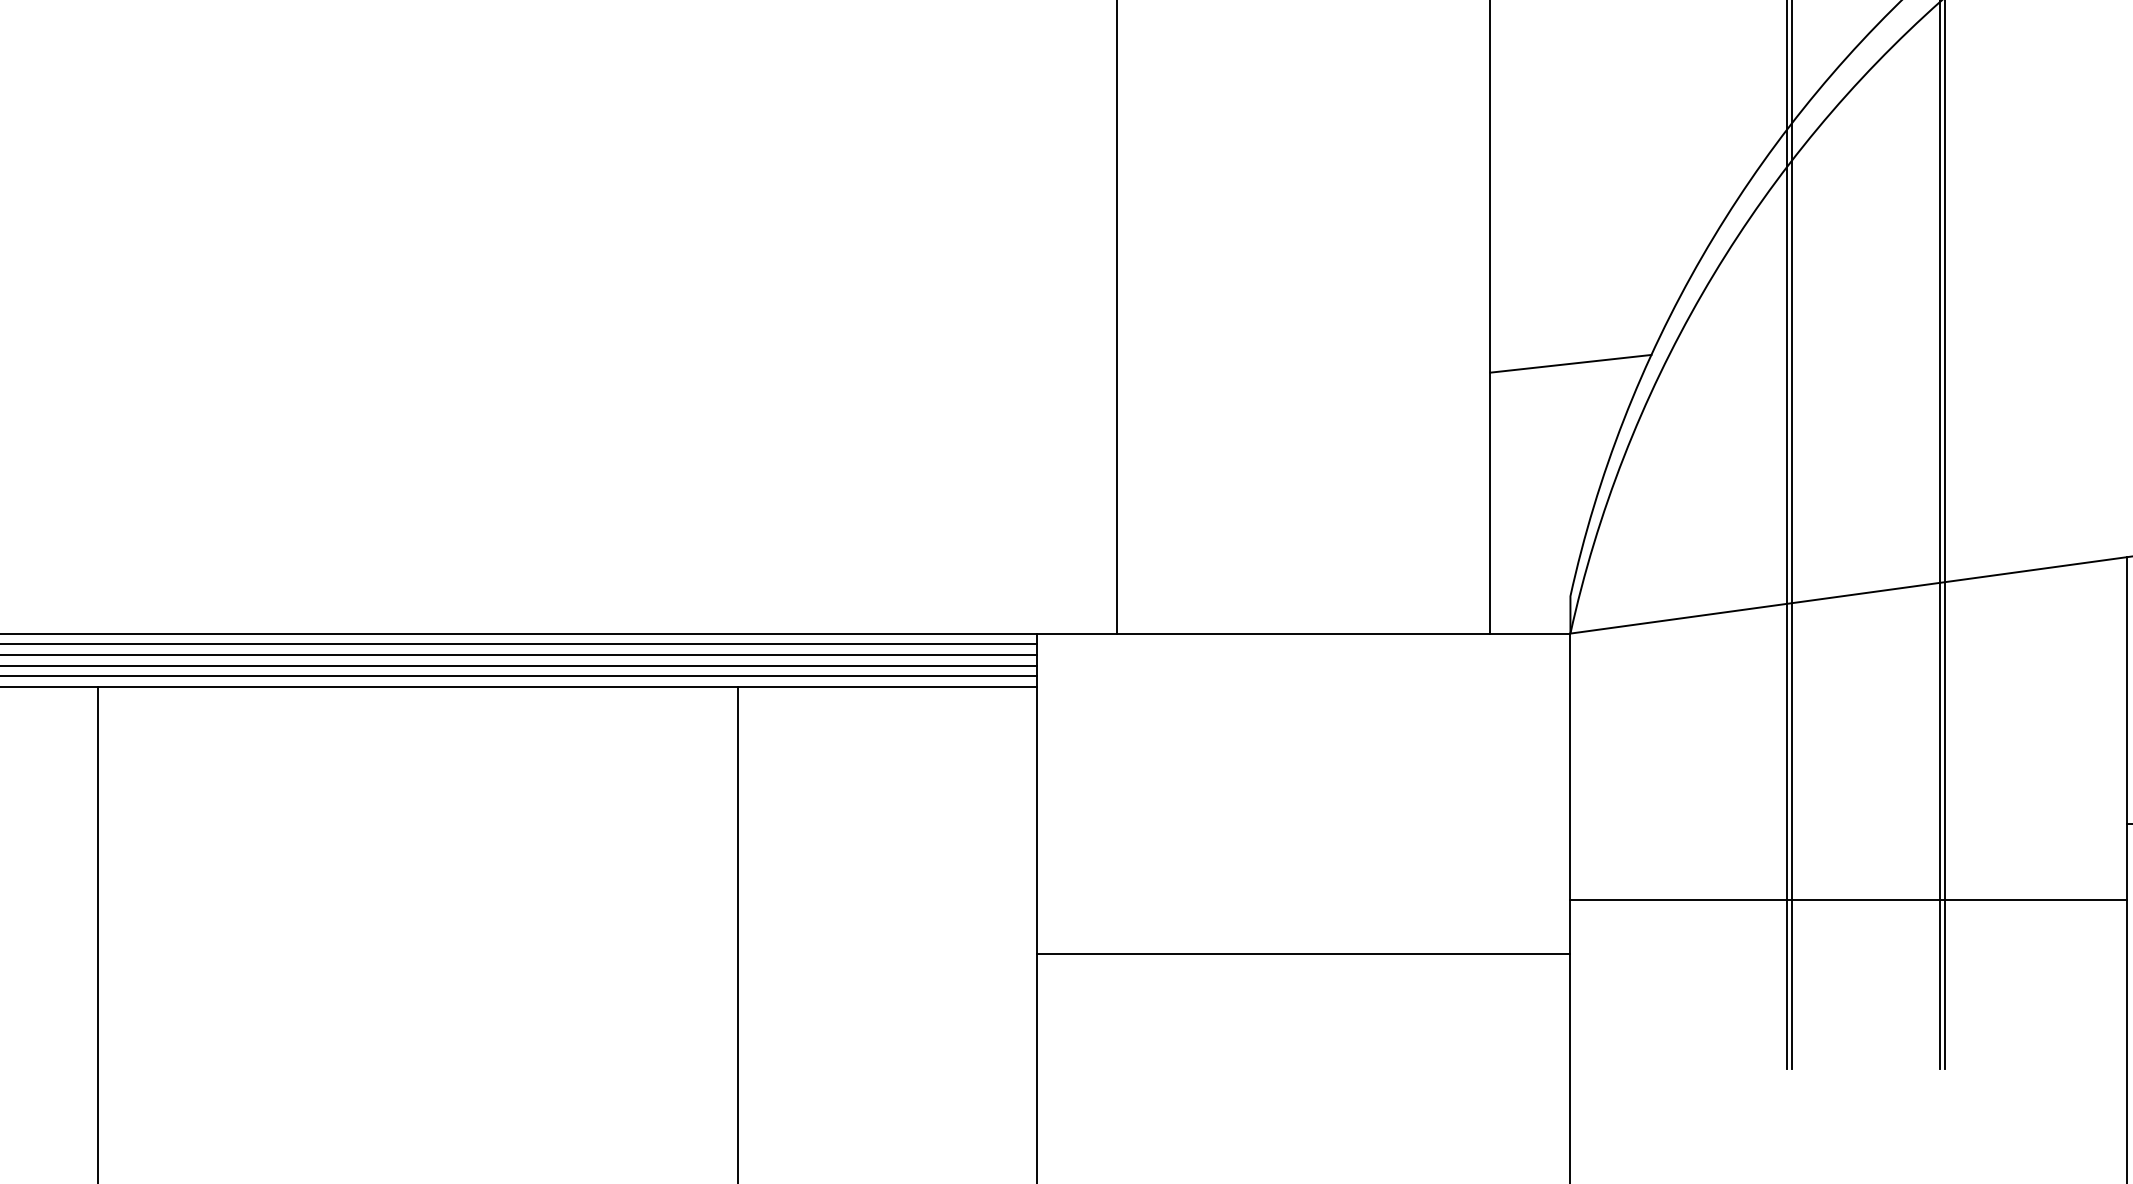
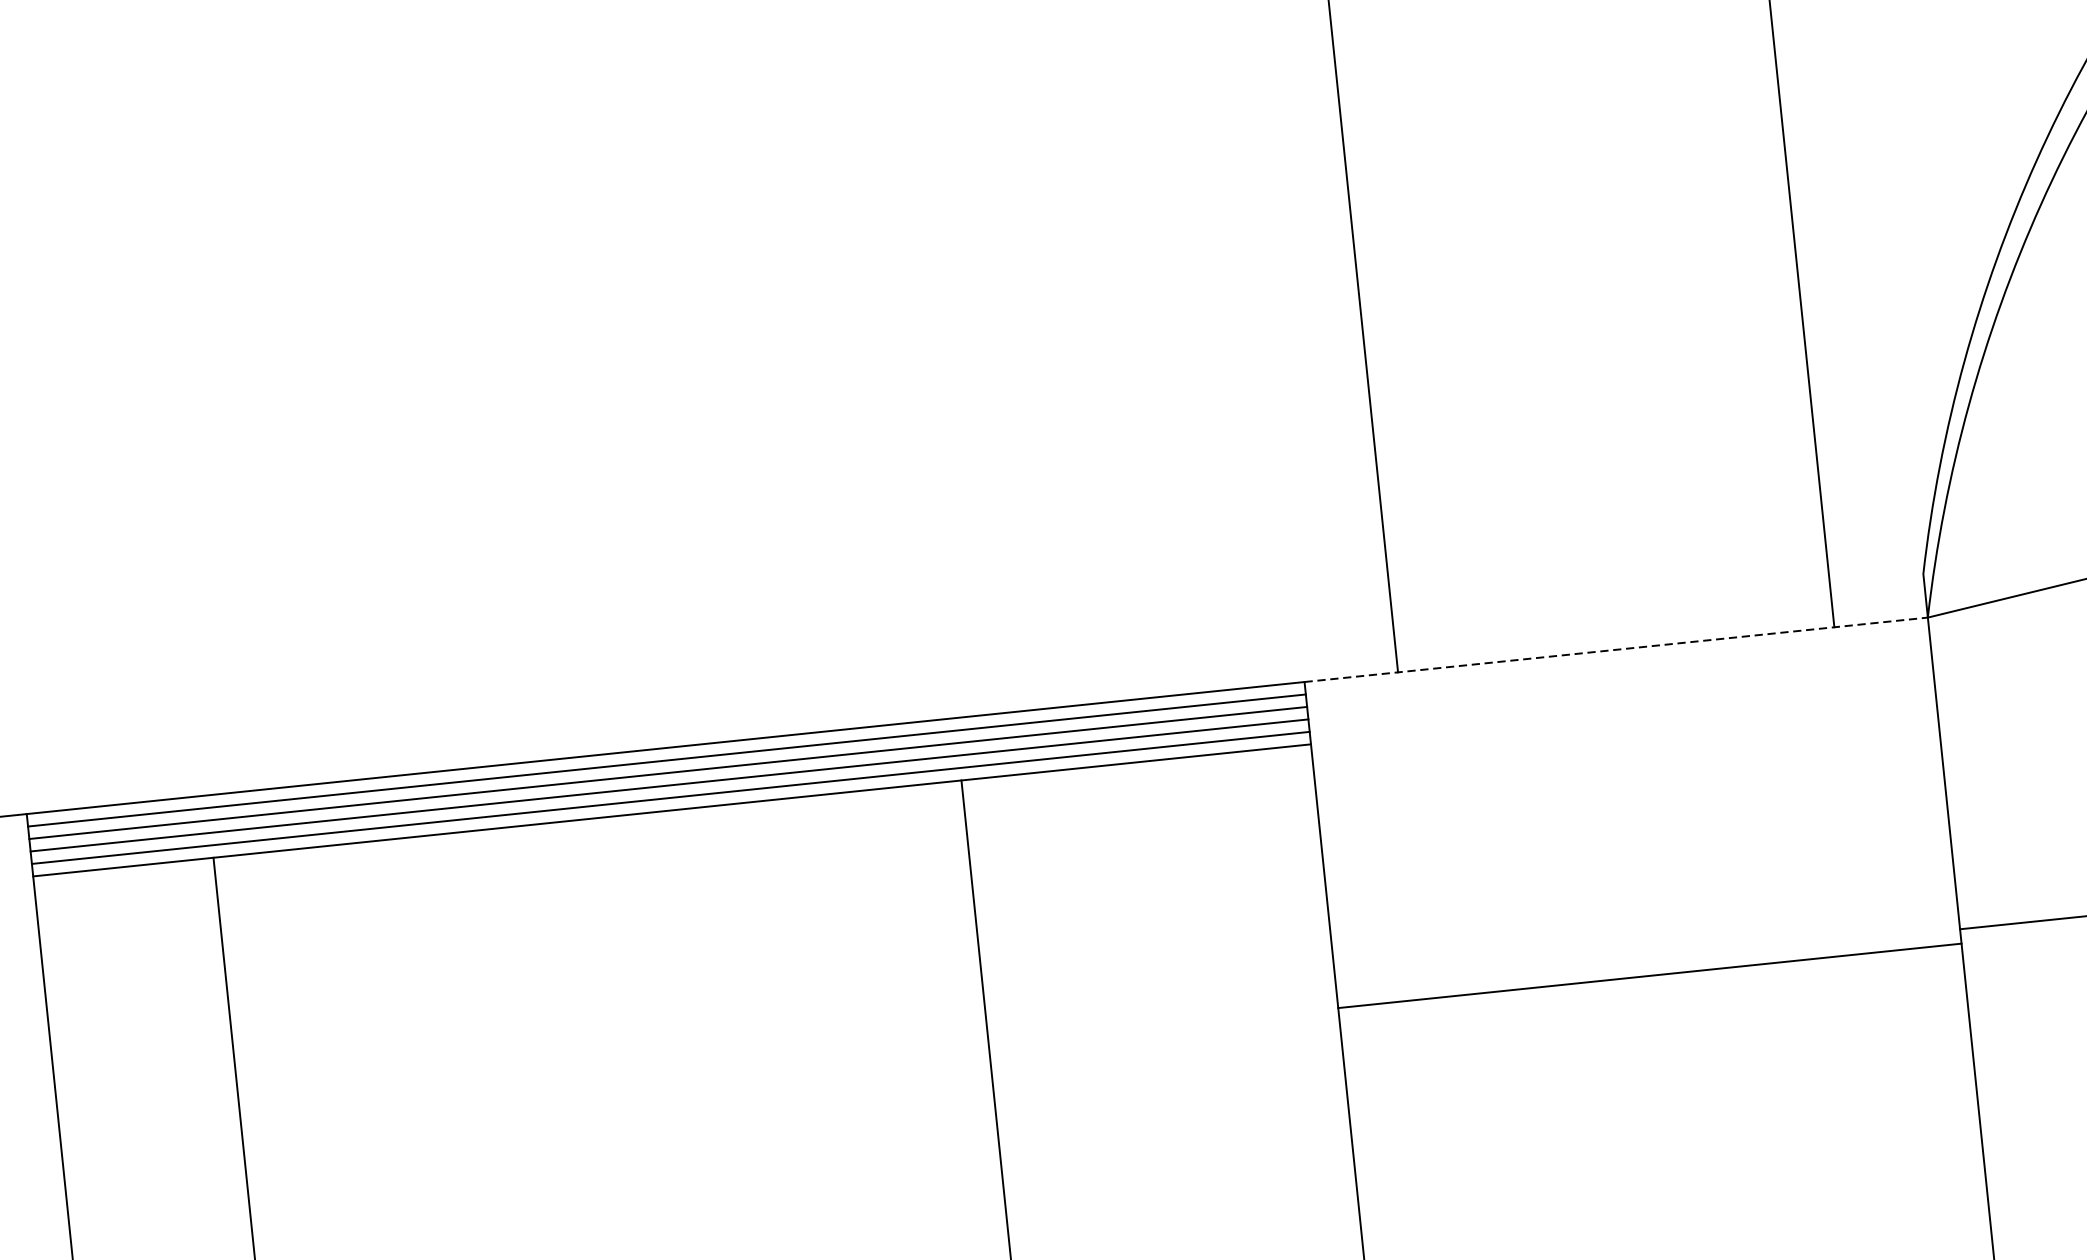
line: (1570, 363) -> (1895, 301), removed
line: (1303, 633) -> (1615, 649), solid -> dashed
line: (1303, 953) -> (1649, 975), moved

